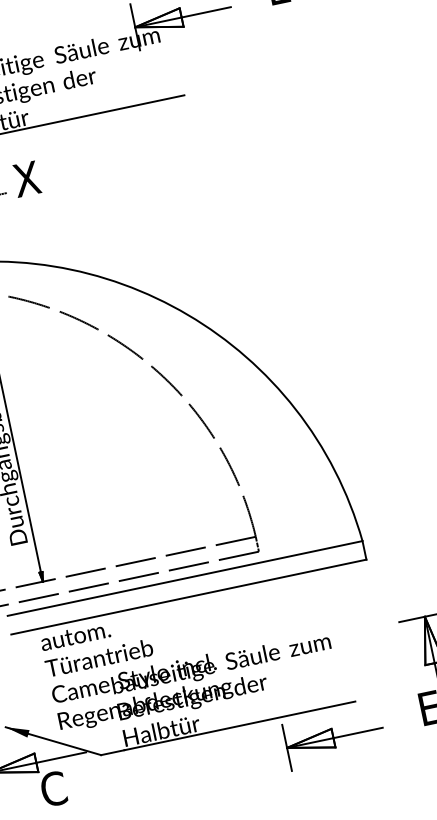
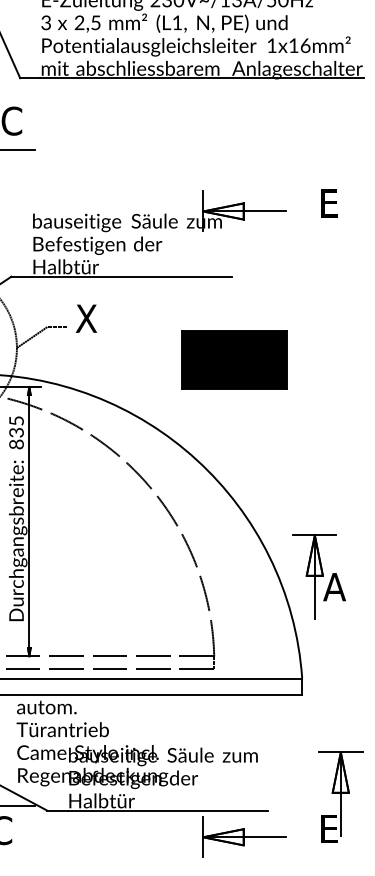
part: (207, 190) -> (234, 359), added
part: (356, 419) -> (318, 576), added

